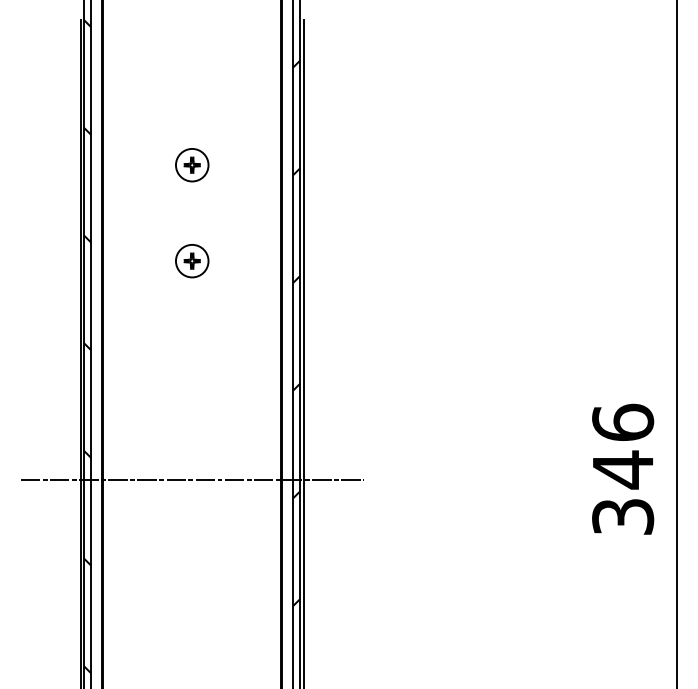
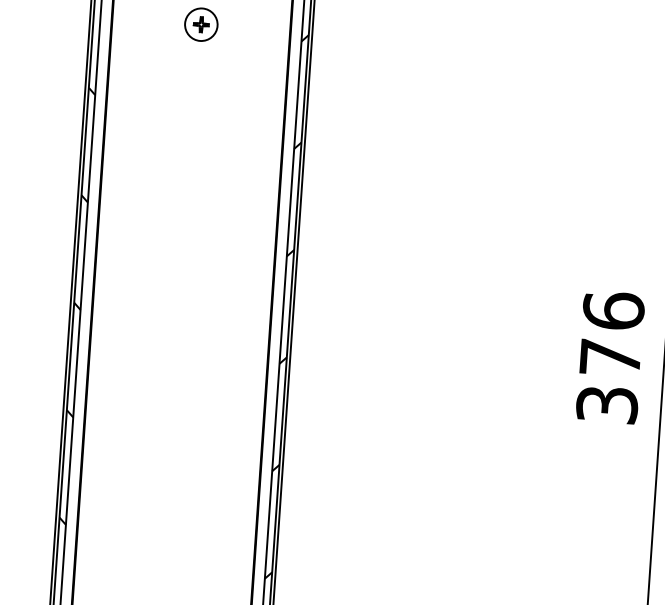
part: (192, 261) -> (195, 120), removed
text: (622, 469) -> (609, 357), 346 -> 376
line: (191, 479) -> (179, 338), removed

